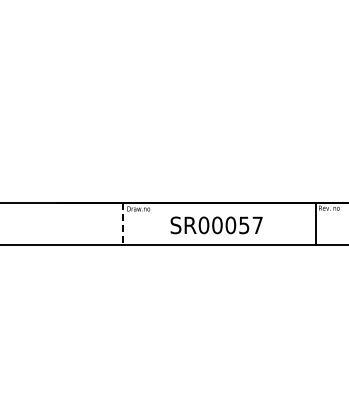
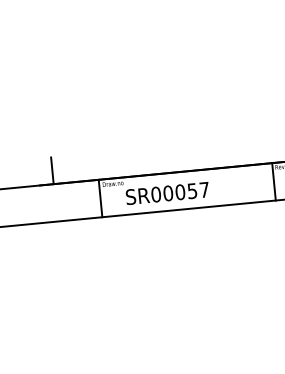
line: (73, 188) -> (52, 171), added
line: (123, 223) -> (100, 198), dashed -> solid
text: (216, 225) -> (167, 193), moved

